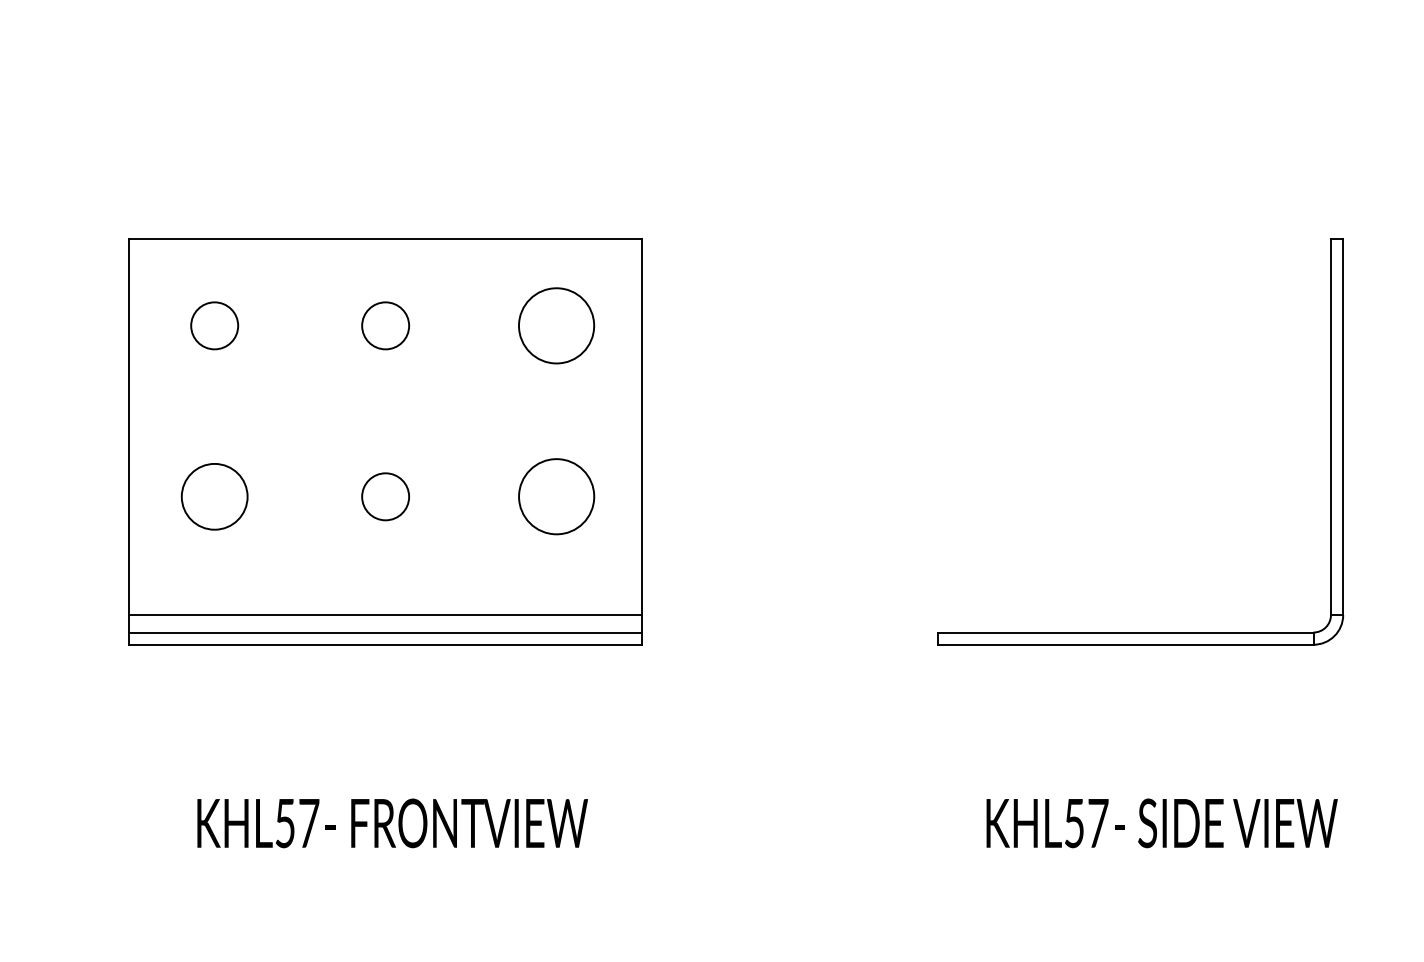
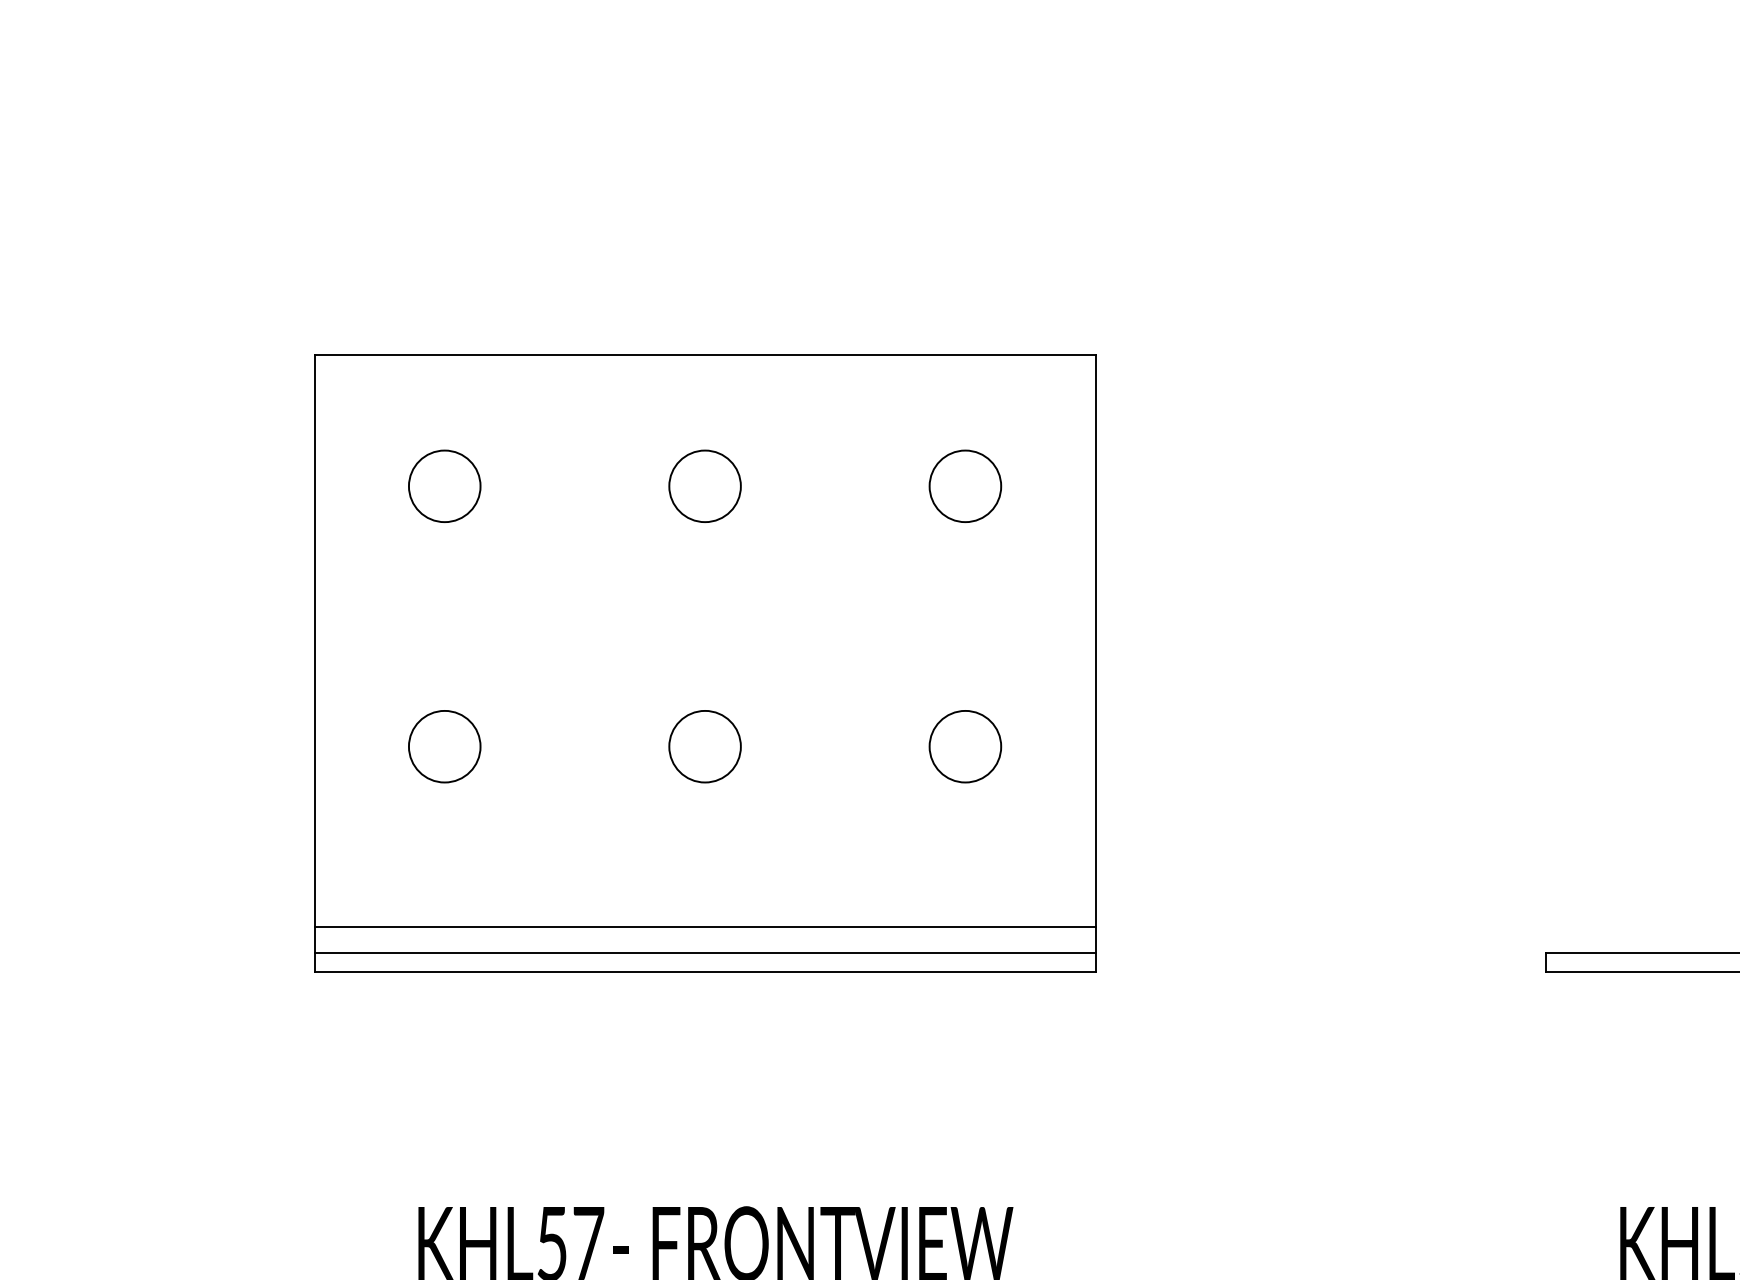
circle: (556, 325) -> (965, 485), size x0.62
circle: (214, 496) -> (444, 746), size x0.71
circle: (556, 496) -> (965, 746), size x0.62

